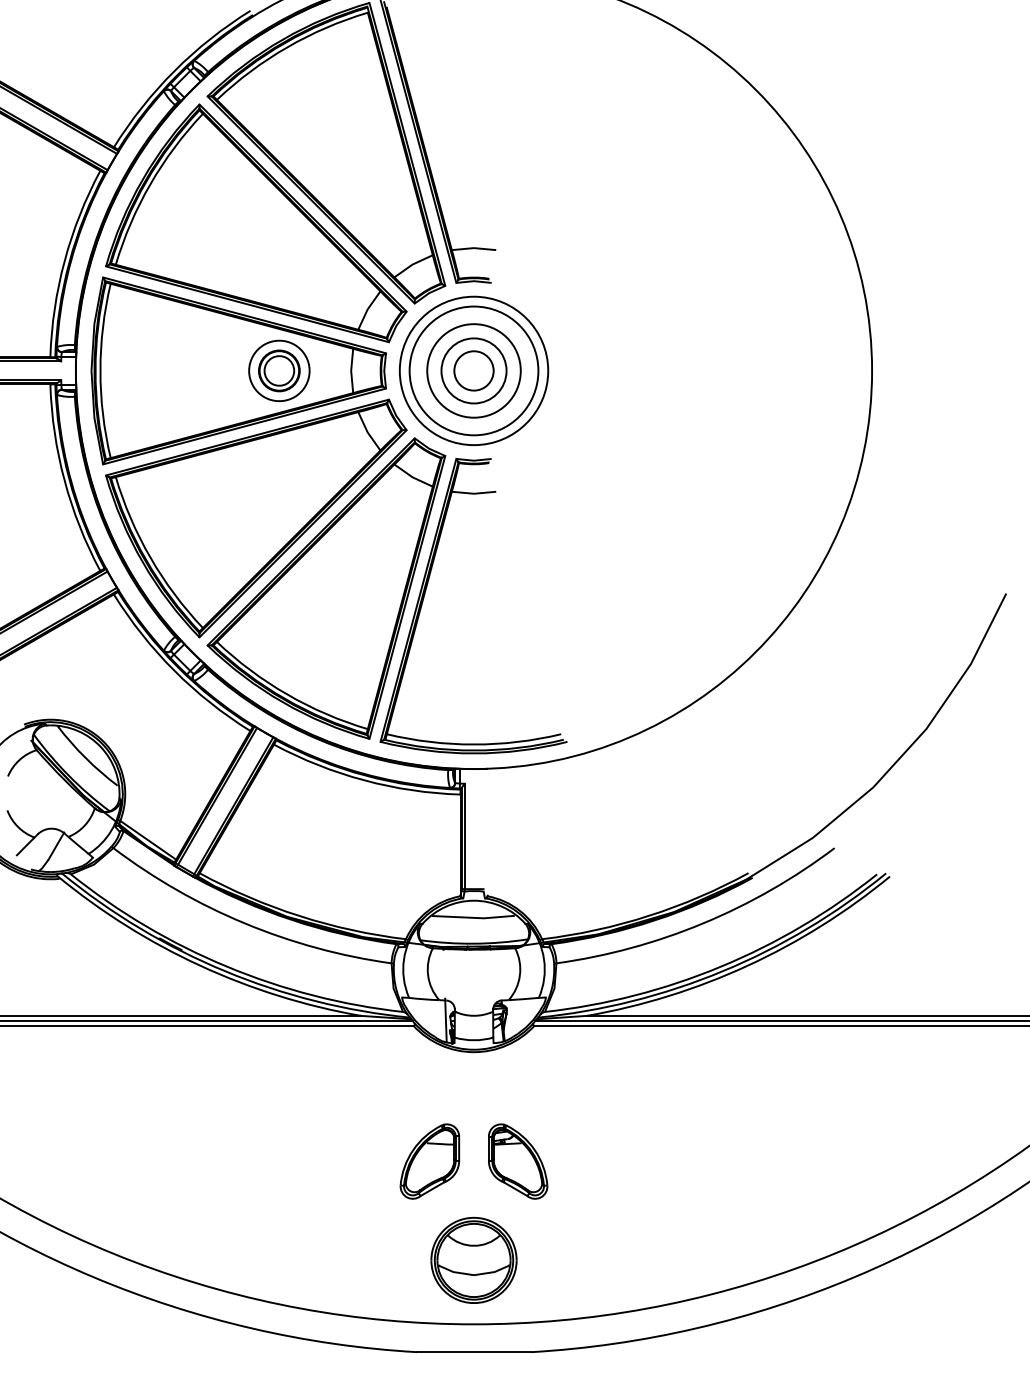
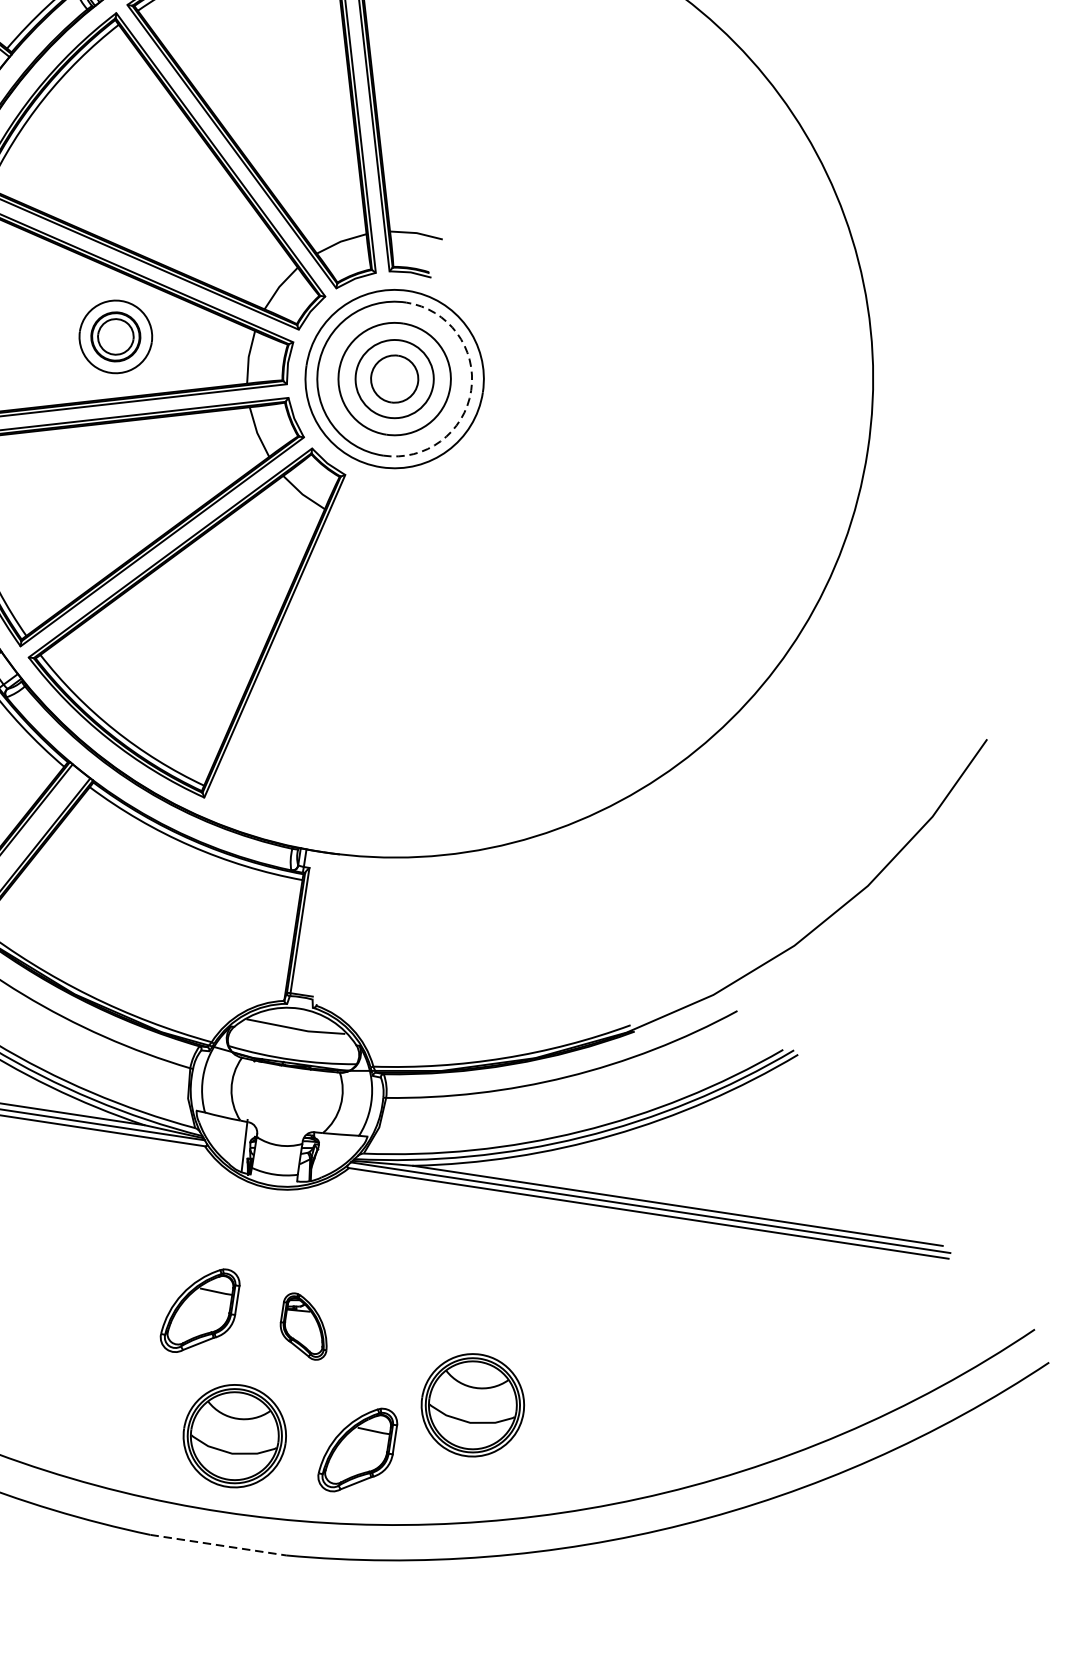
part: (279, 370) -> (116, 336), moved
arc: (538, 370) -> (471, 390), solid -> dashed
part: (425, 594) -> (296, 636), removed
part: (518, 1161) -> (305, 1326), size x0.7
part: (665, 1204) -> (472, 1404), added
part: (576, 1256) -> (357, 1449), added
line: (474, 1352) -> (218, 1545), solid -> dashed

